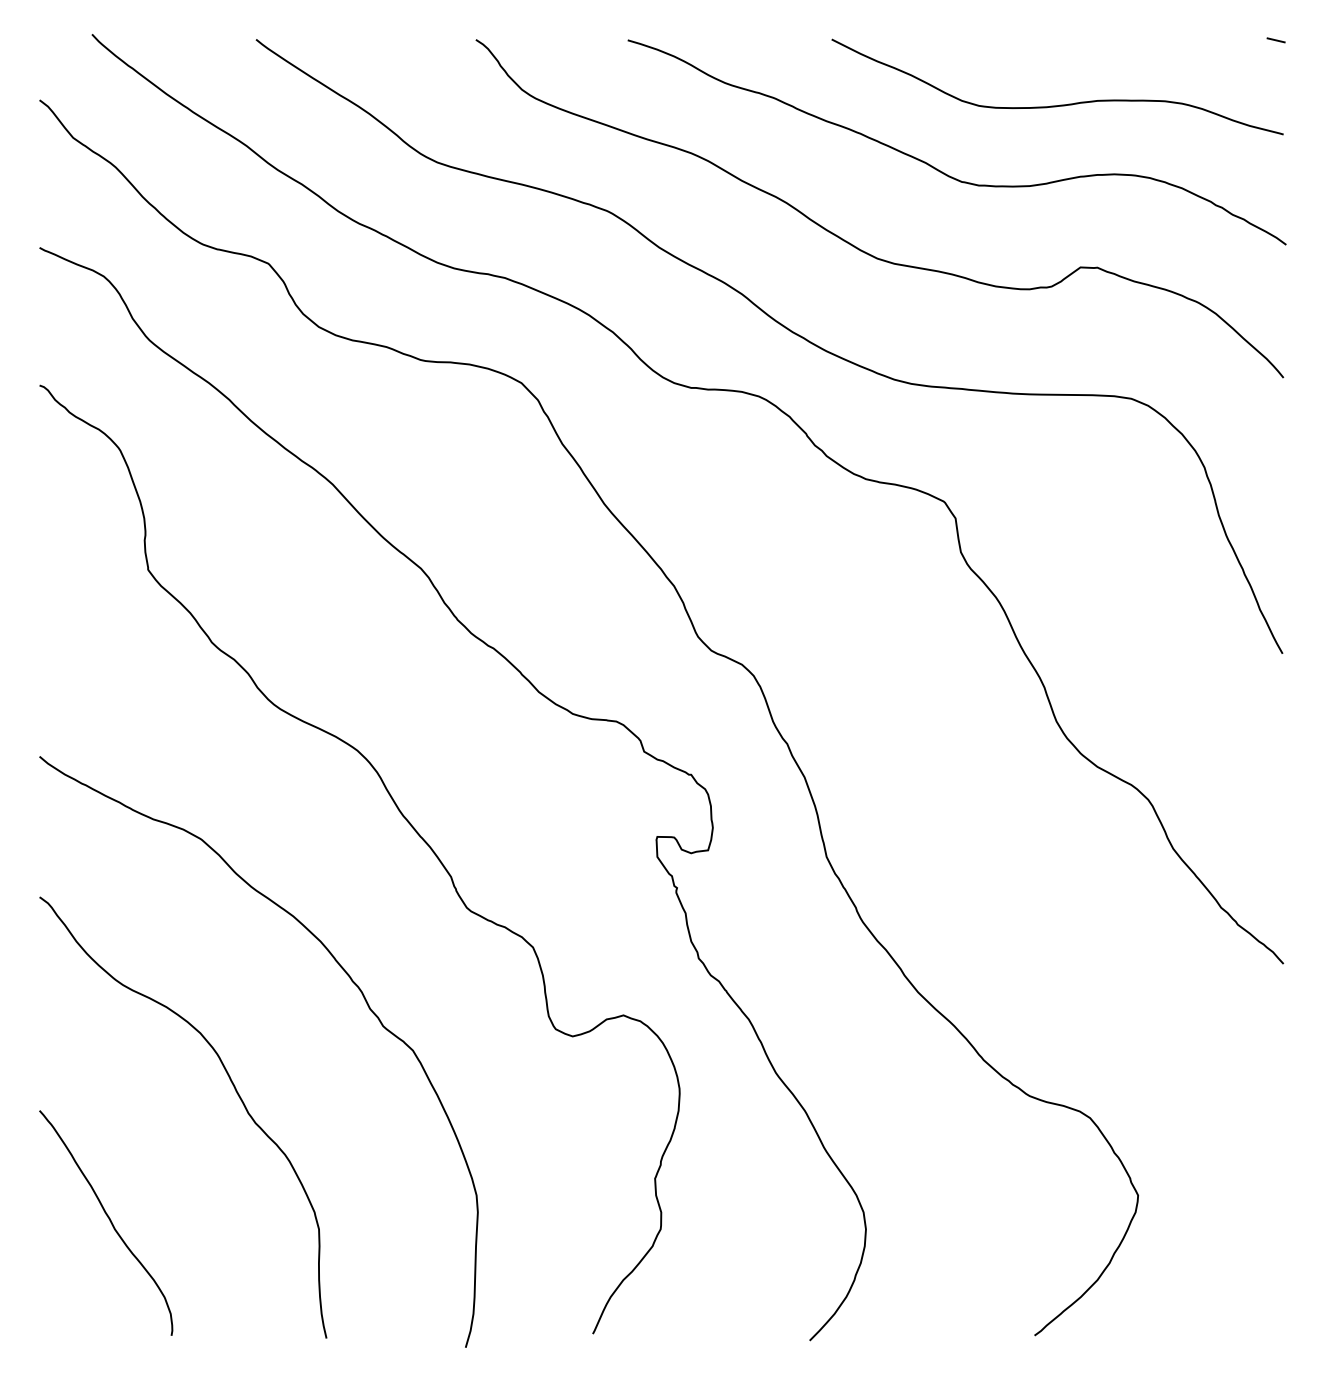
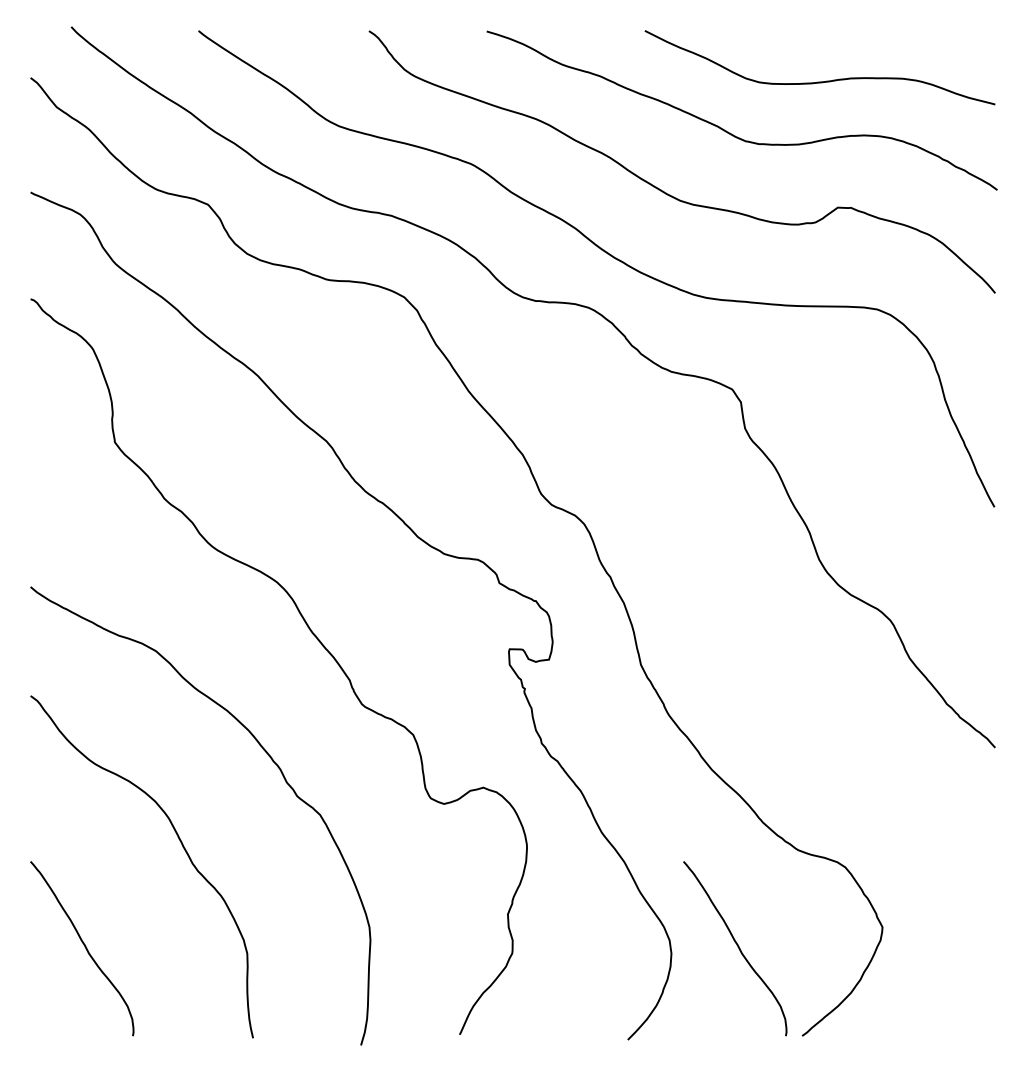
line: (1275, 40) -> (989, 31), removed
curve: (951, 1221) -> (737, 947), added

